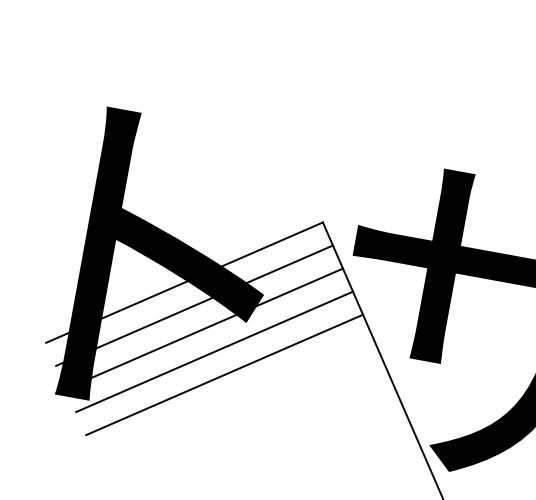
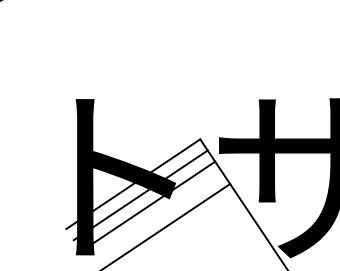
line: (214, 351) -> (155, 217), removed

